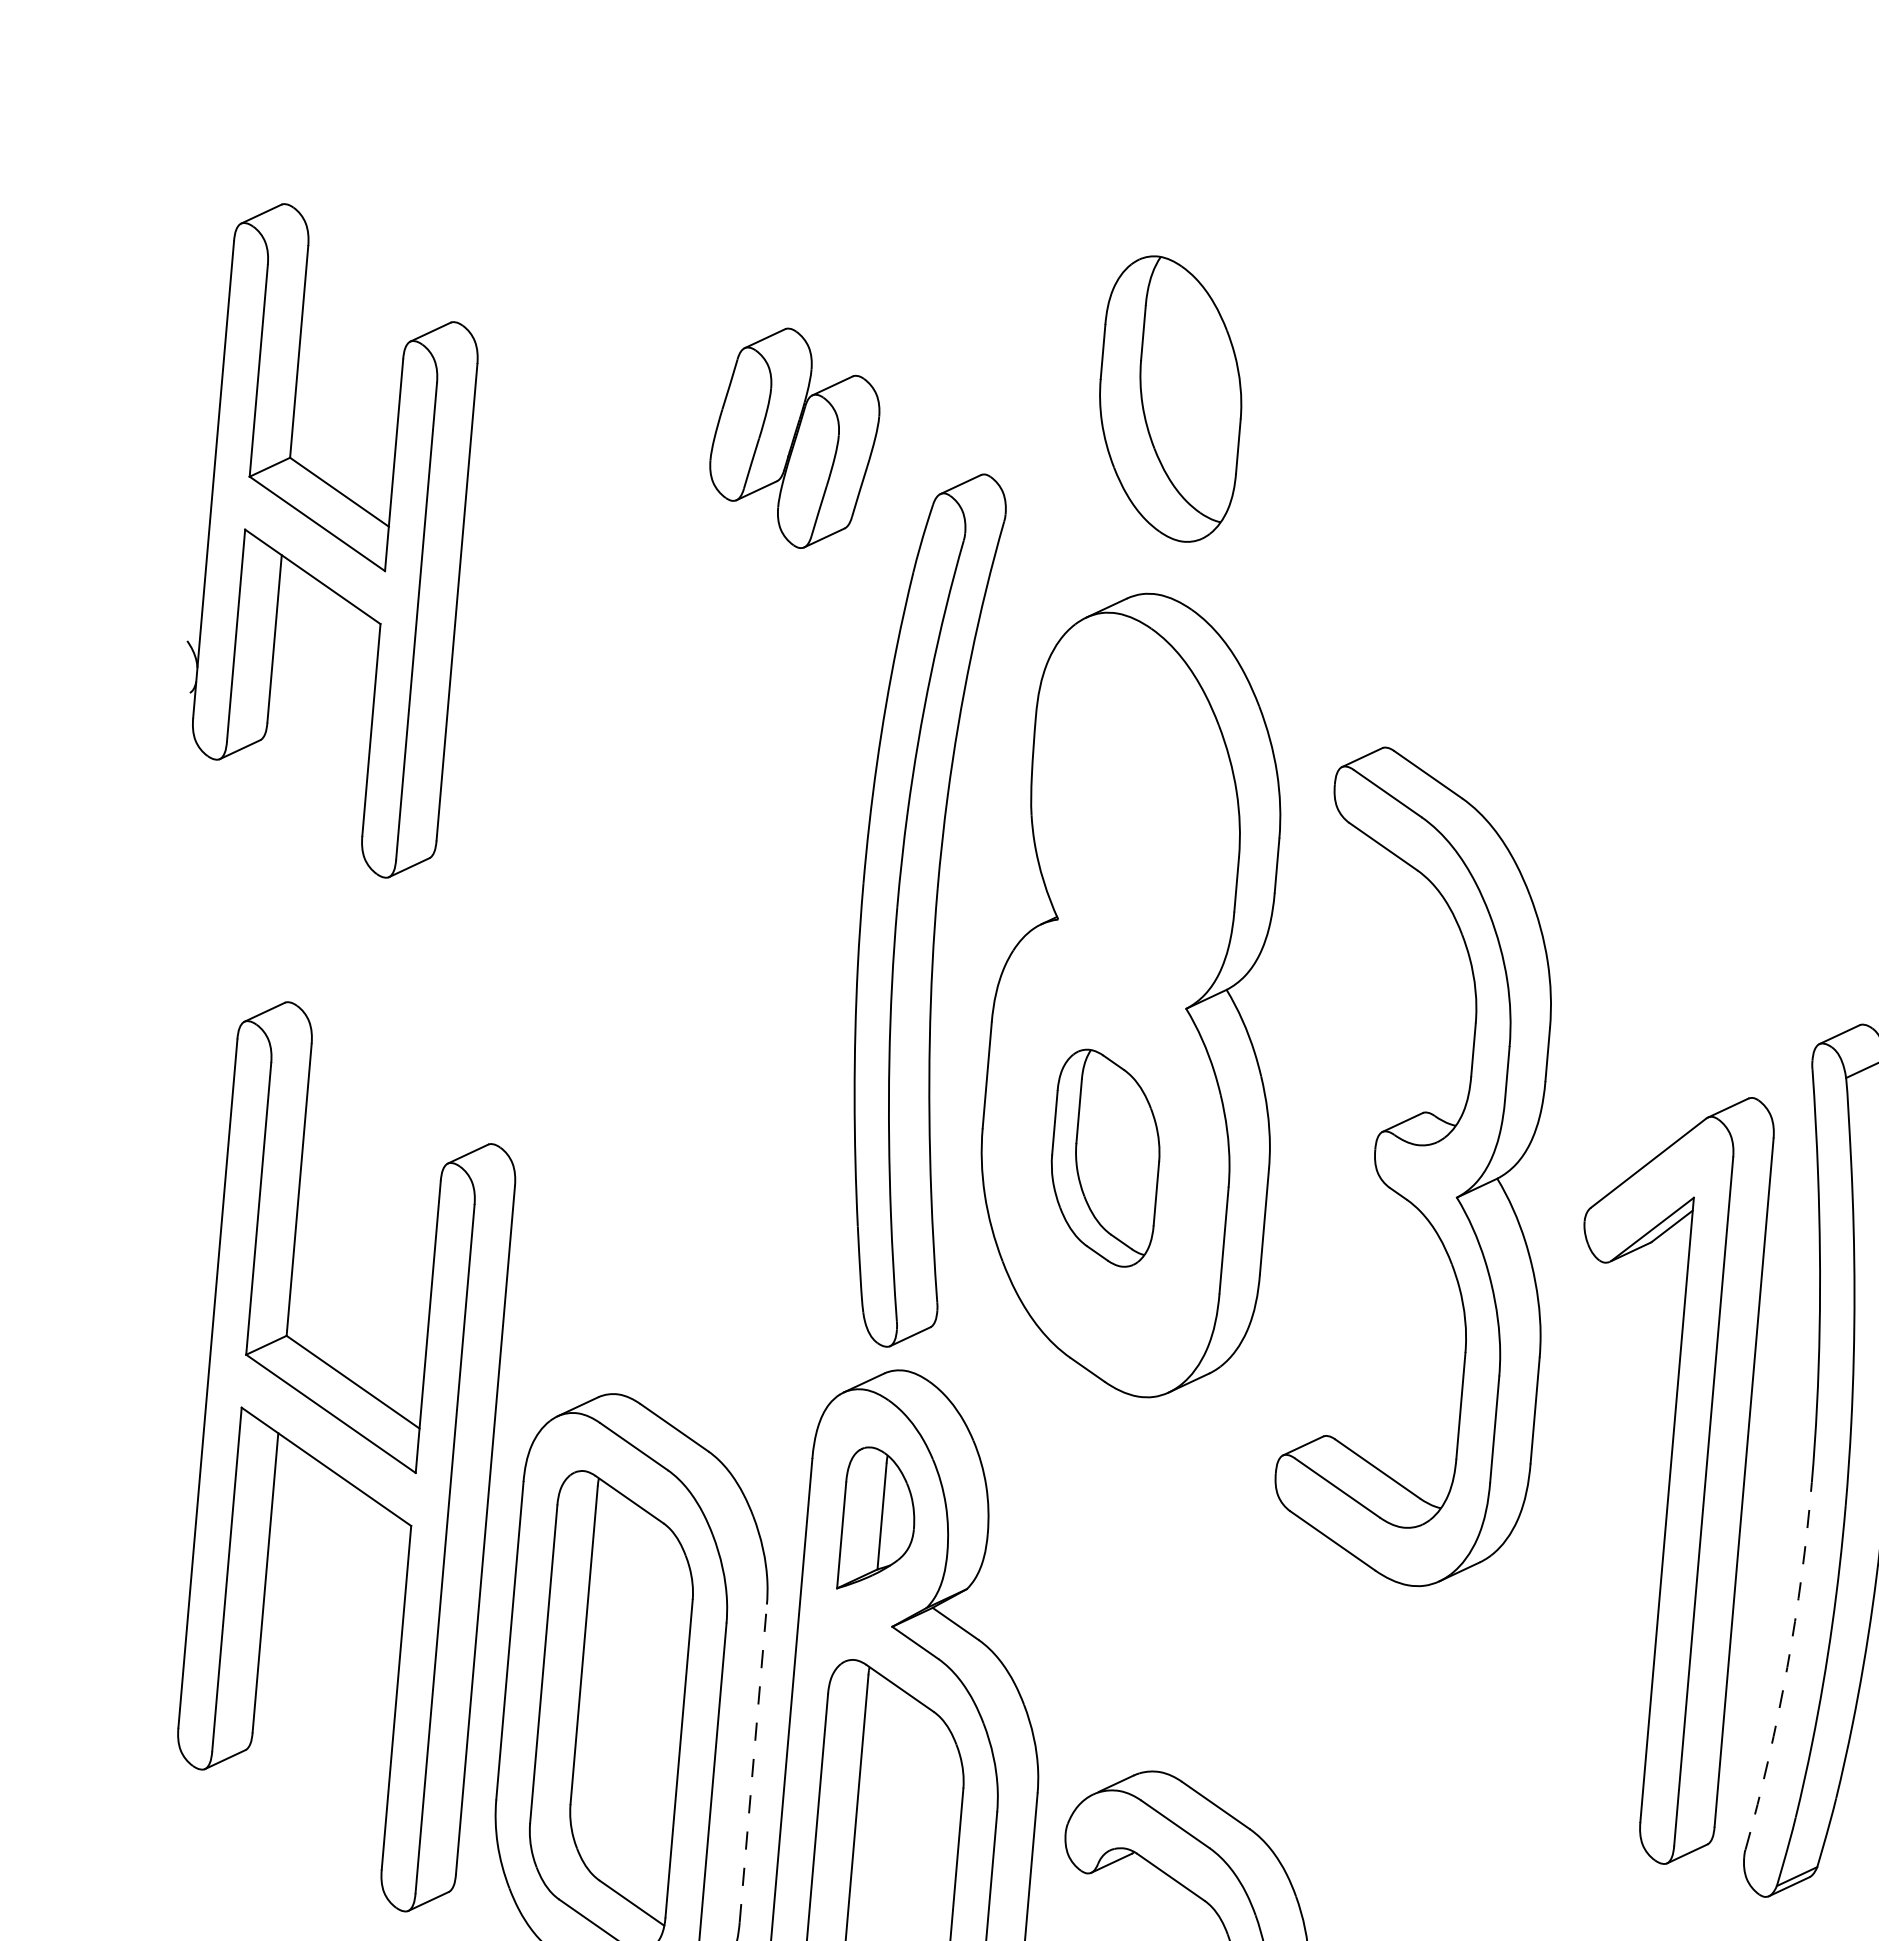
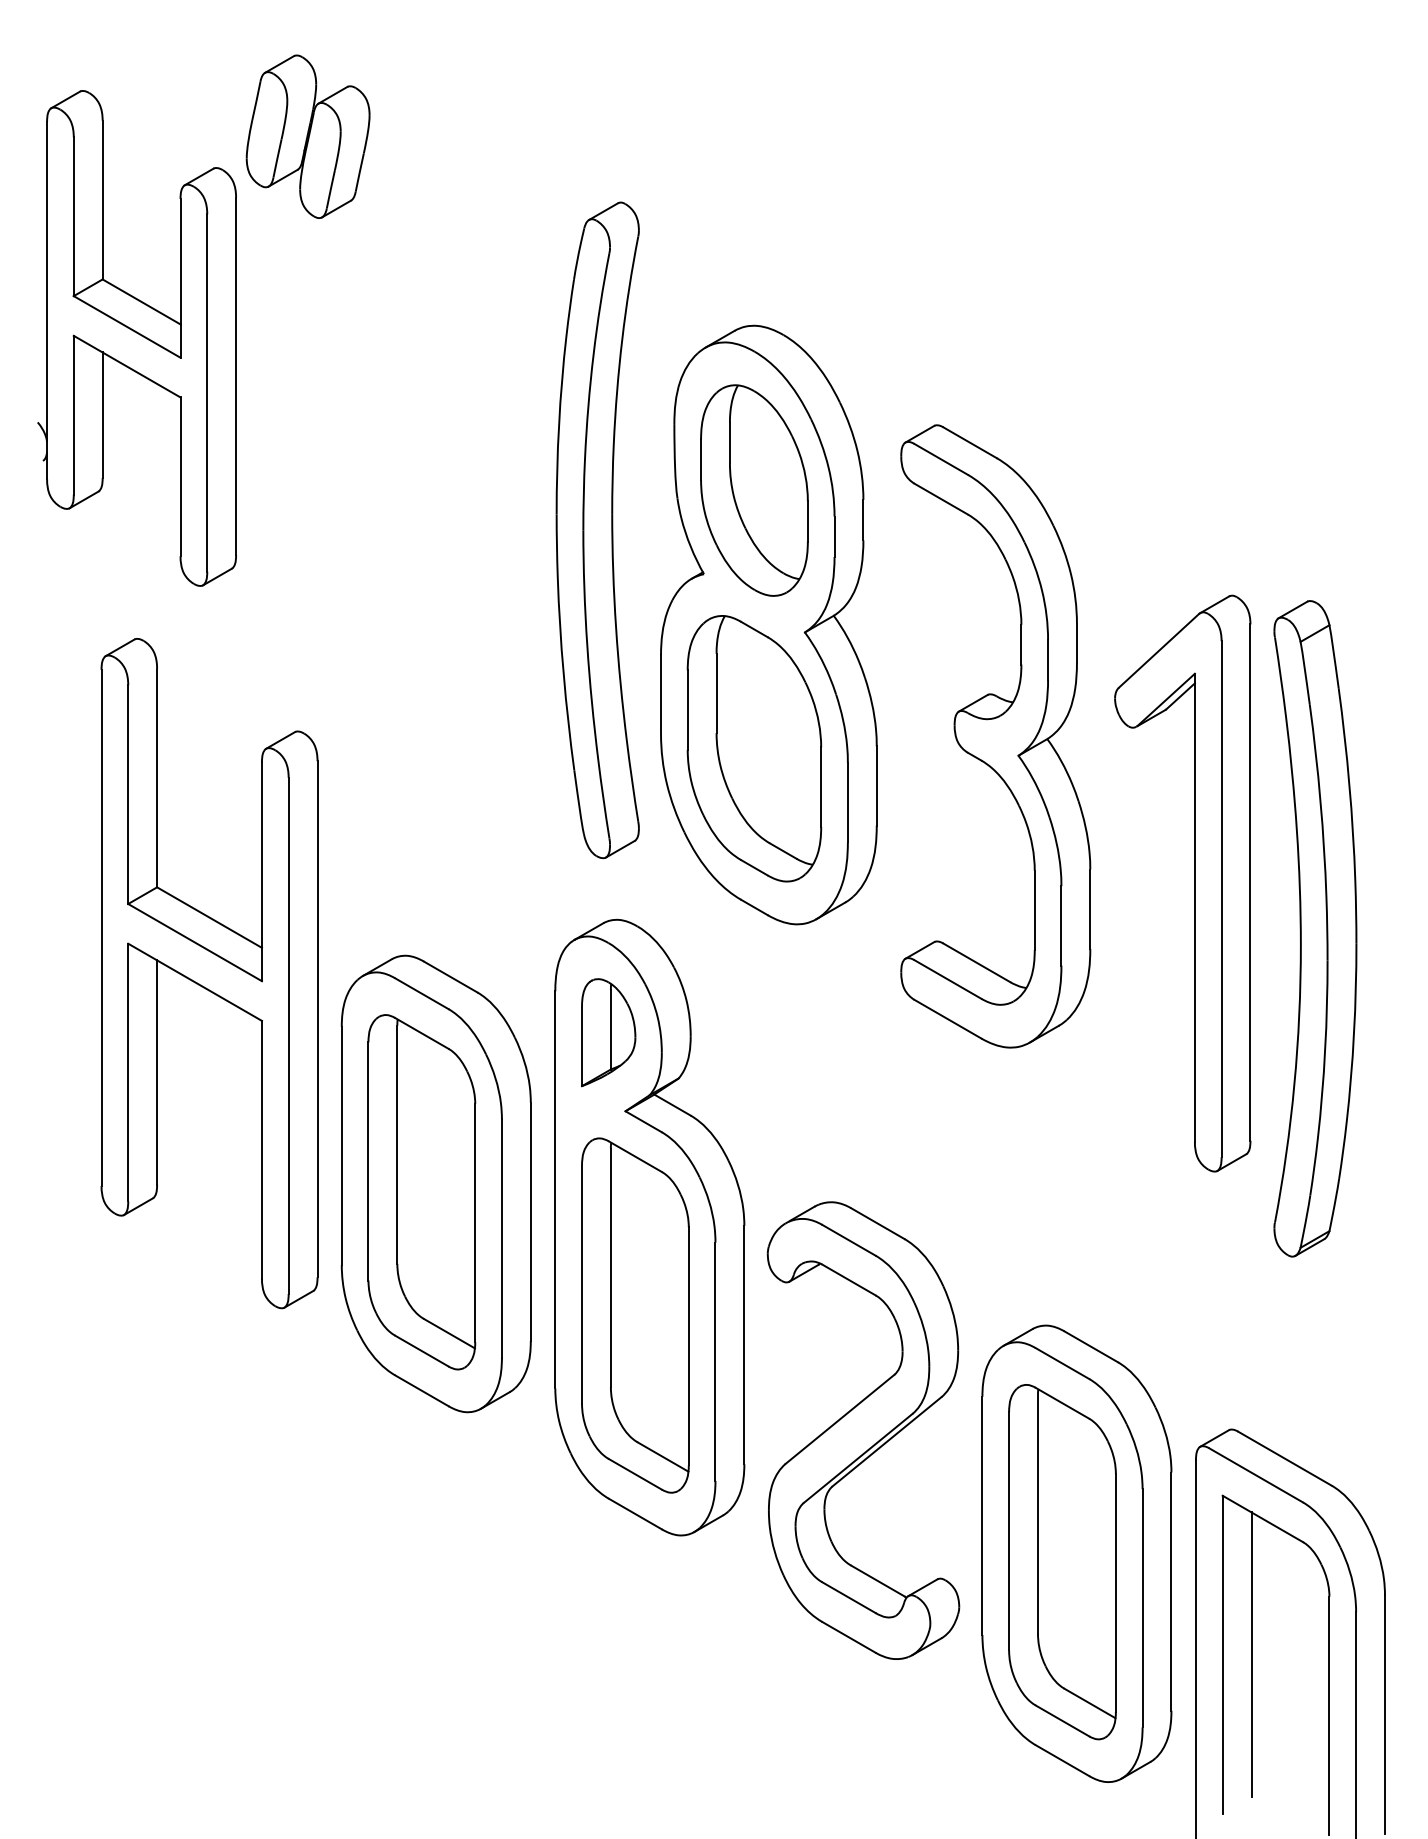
part: (1170, 399) -> (754, 490), moved
part: (794, 437) -> (307, 136), moved
part: (916, 909) -> (597, 530), moved
part: (1105, 1157) -> (754, 748), size x1.67
part: (346, 1456) -> (209, 973), moved
part: (1669, 1477) -> (1194, 883), moved
arc: (1787, 1667) -> (1294, 1084), dashed -> solid
line: (752, 1762) -> (530, 1221), dashed -> solid

